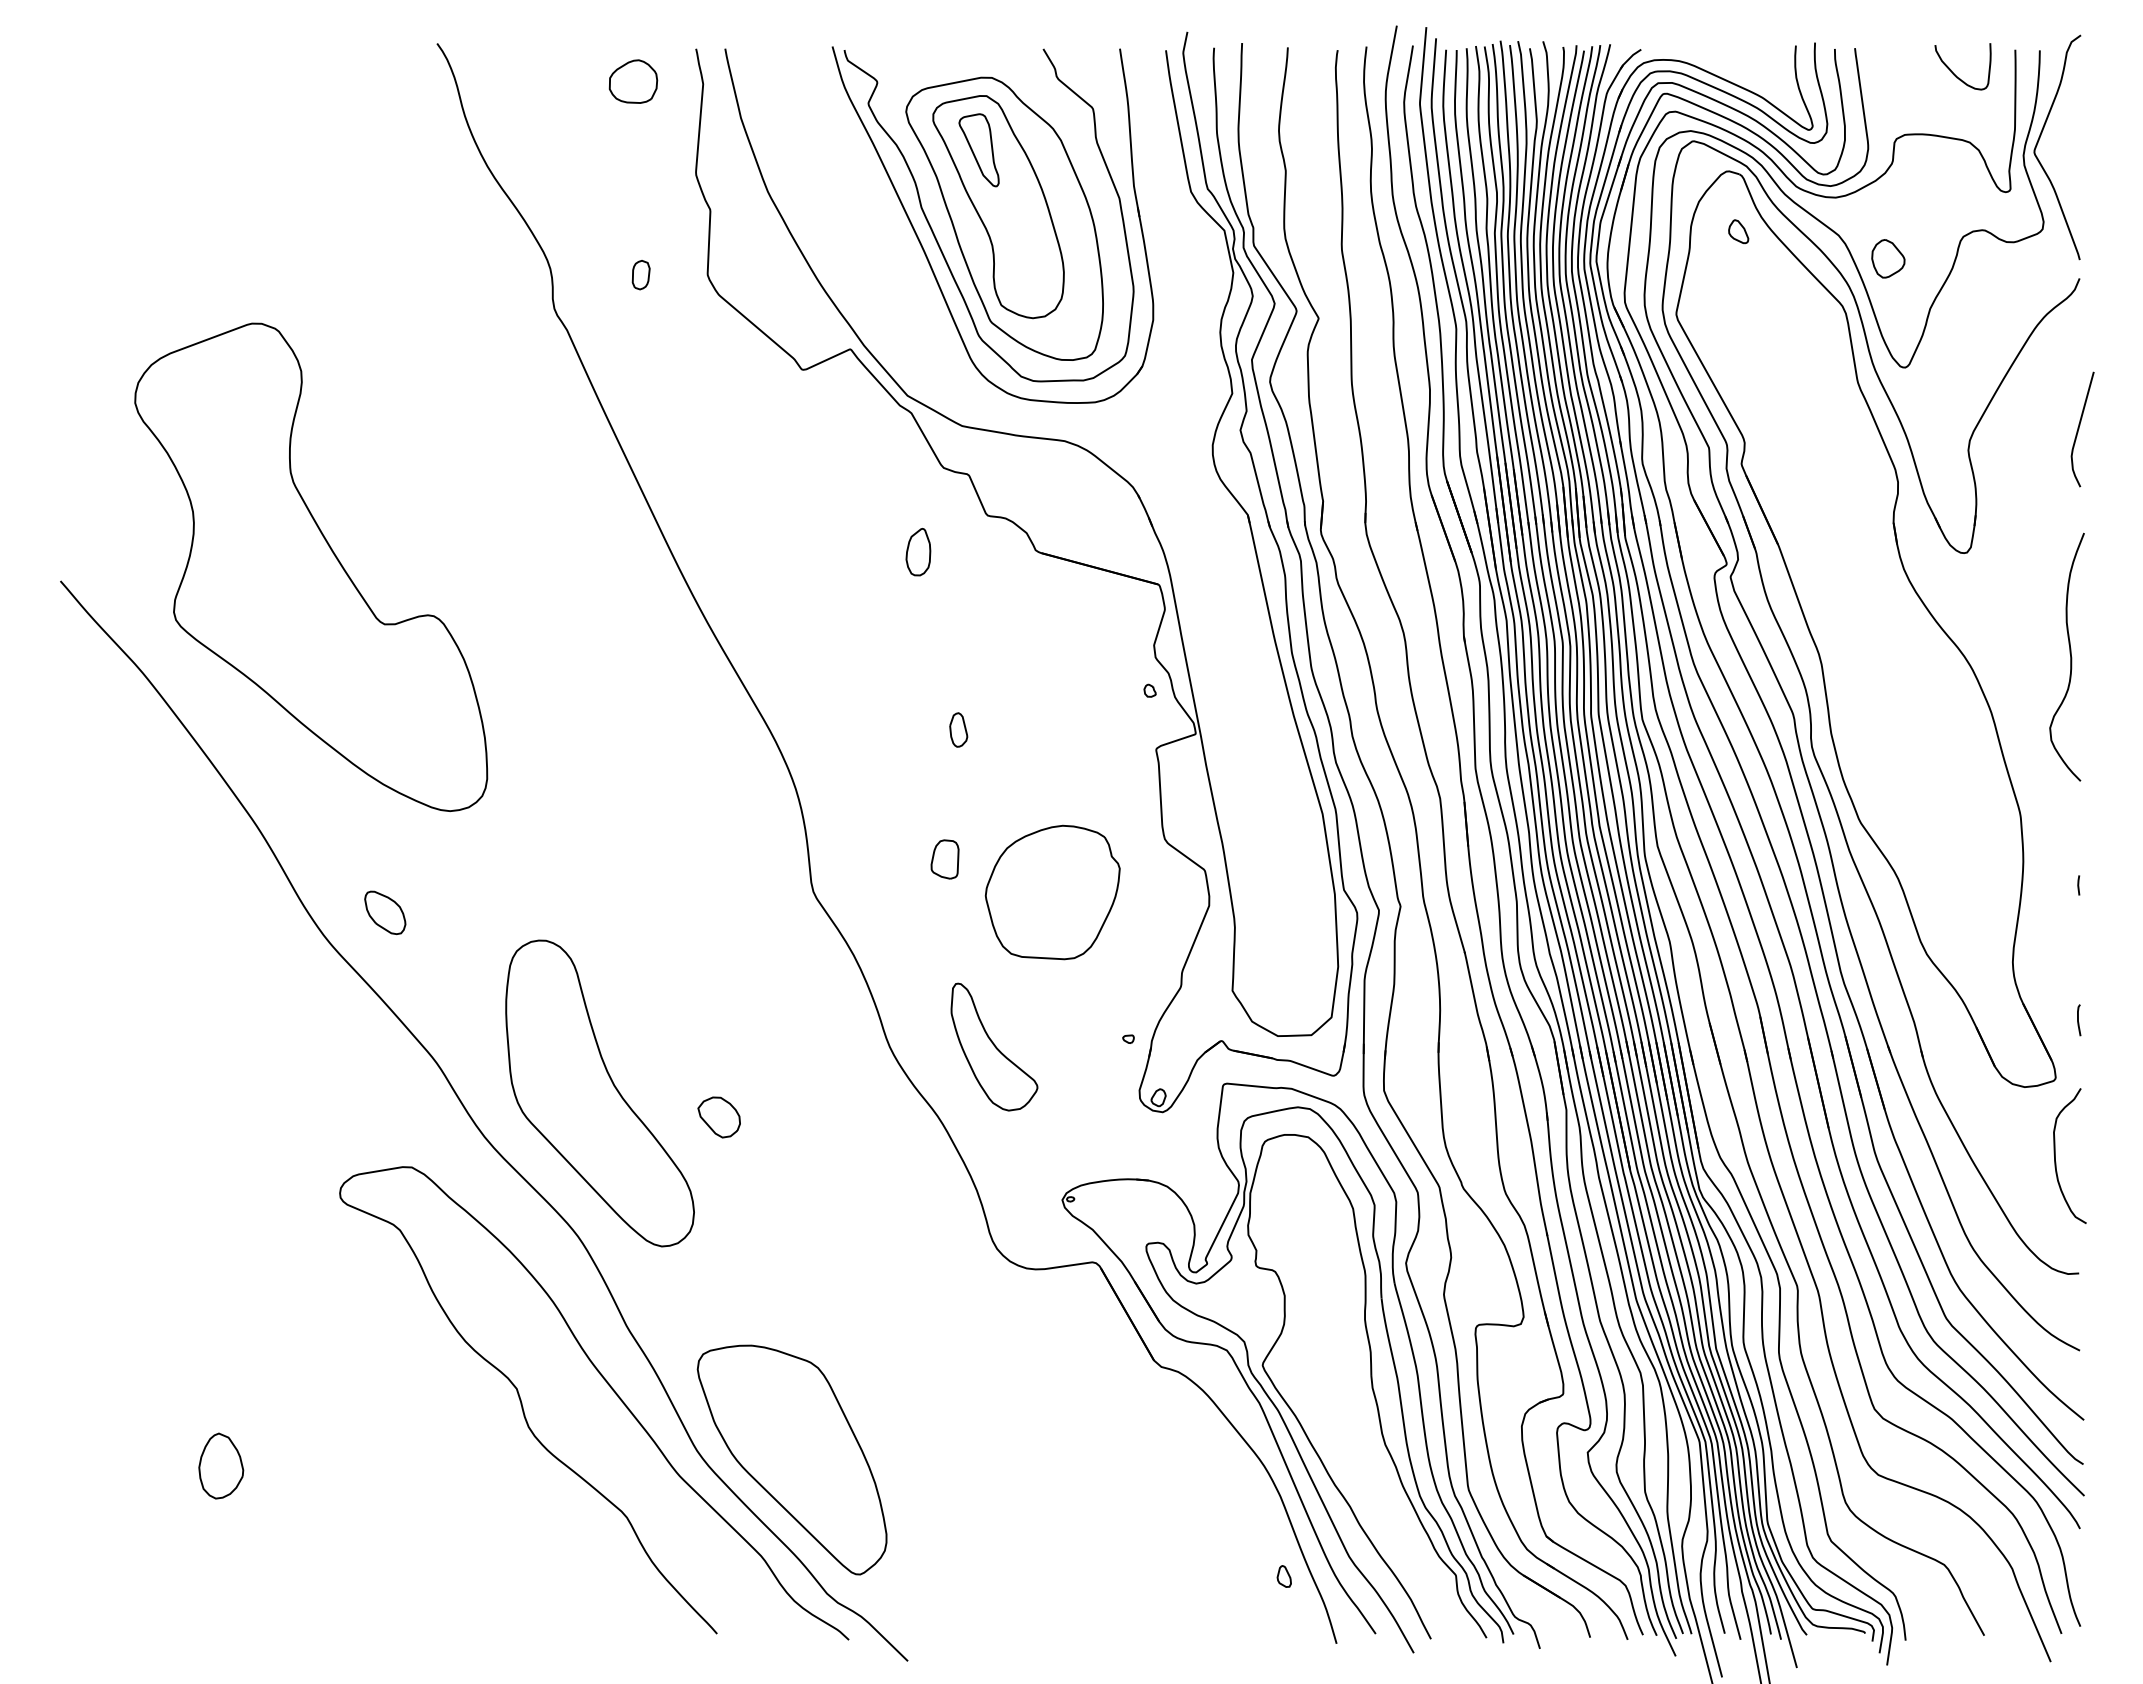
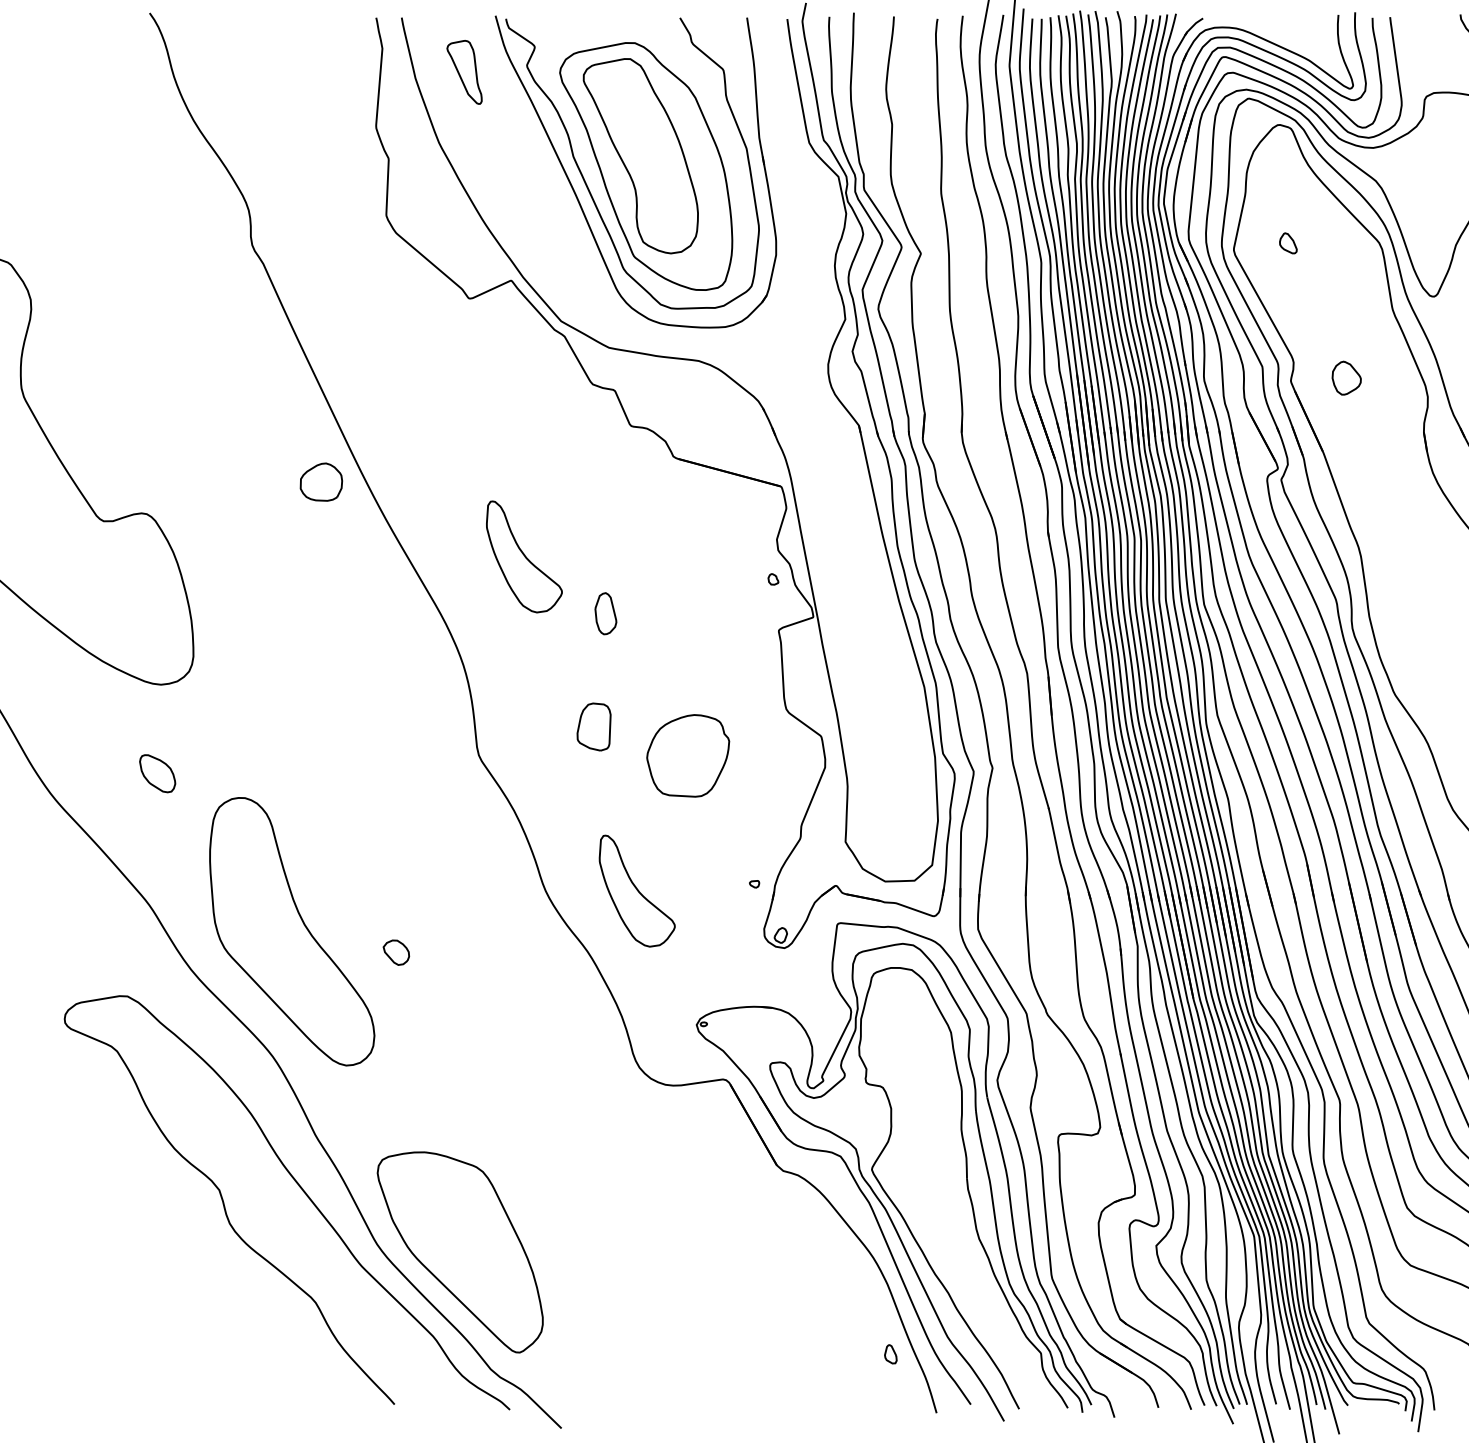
part: (633, 81) -> (321, 482), moved
part: (978, 150) -> (464, 72), moved
part: (1738, 231) -> (1288, 243), moved
part: (1888, 258) -> (1346, 377), moved
part: (640, 275) -> (327, 216), removed
part: (918, 552) -> (570, 458), removed
part: (865, 664) -> (524, 556), added
part: (958, 729) -> (605, 613), size x1.4
part: (944, 859) -> (593, 727), size x1.4
part: (1052, 892) -> (688, 755), size x0.7
part: (385, 912) -> (157, 773), moved
part: (718, 1117) -> (395, 952), size x0.7

